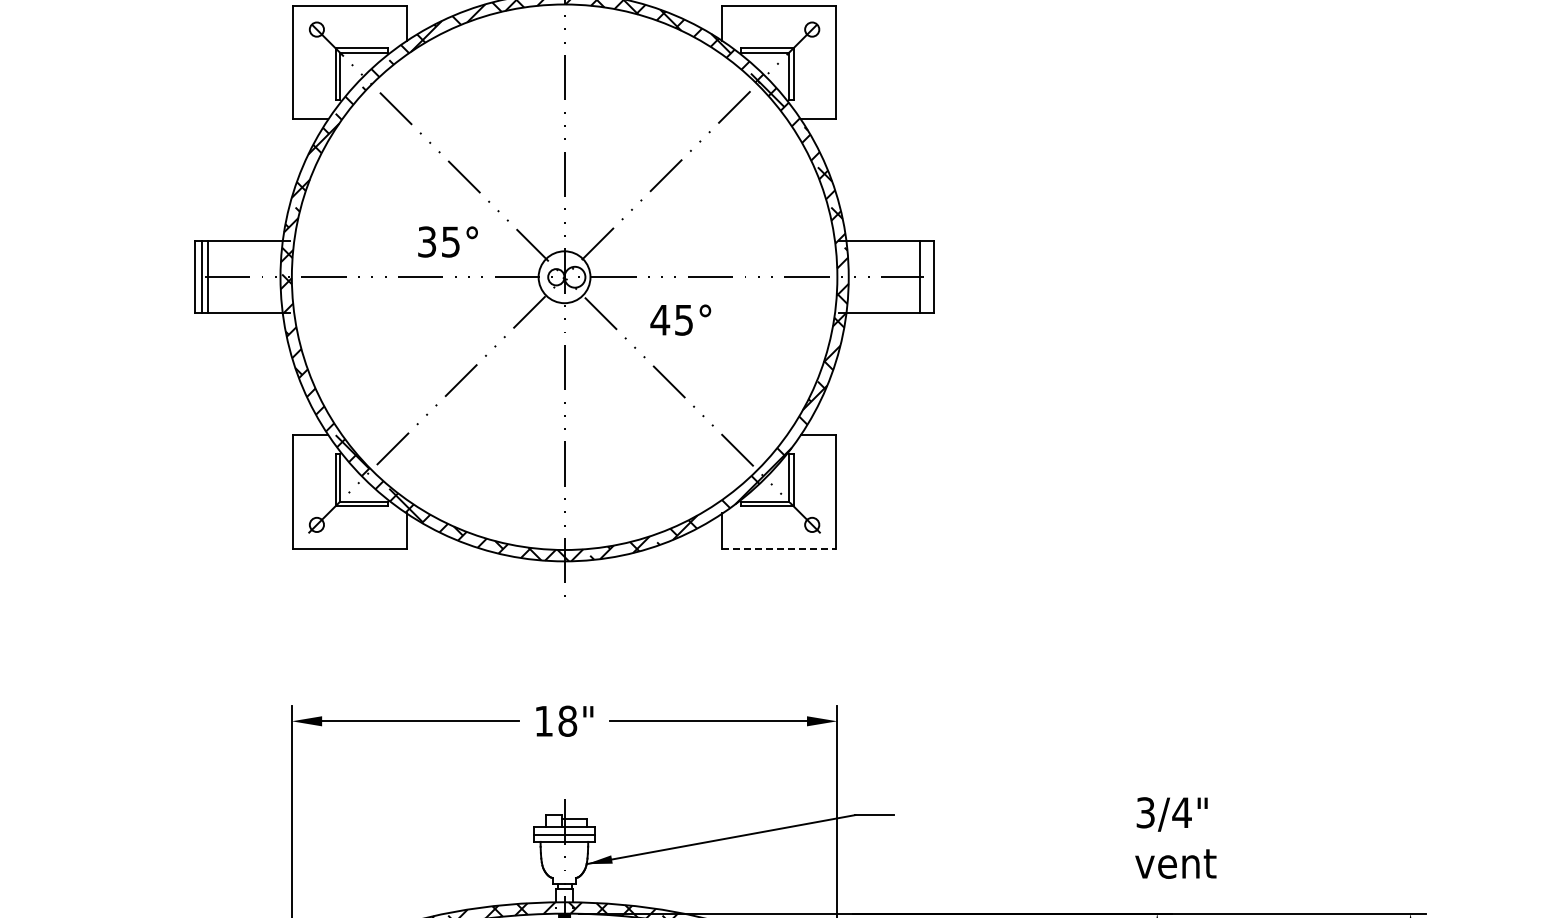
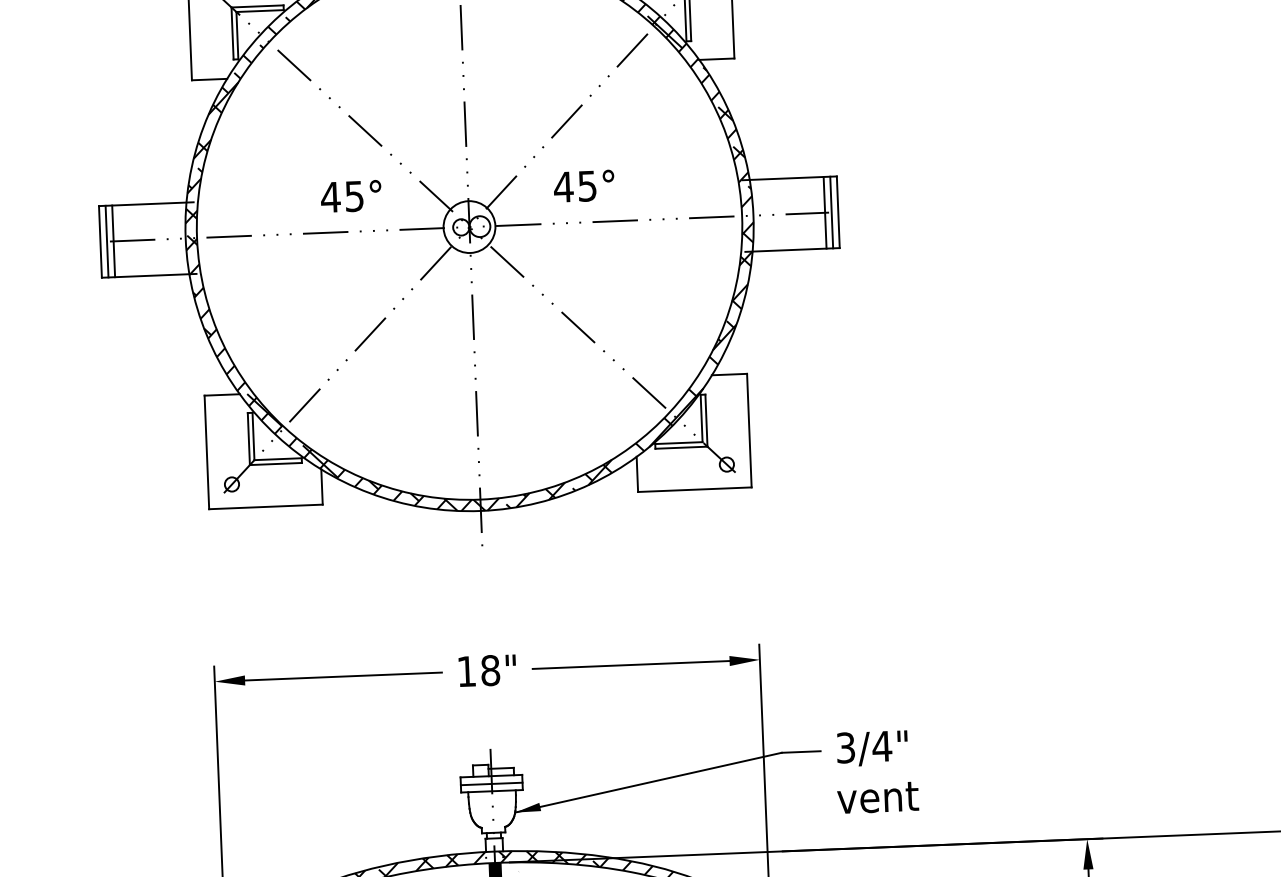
text: (426, 241) -> (330, 196), 35° -> 45°
line: (927, 277) -> (832, 212), added
text: (680, 319) -> (583, 185), moved
line: (779, 548) -> (695, 489), dashed -> solid
text: (1175, 837) -> (876, 771), moved

